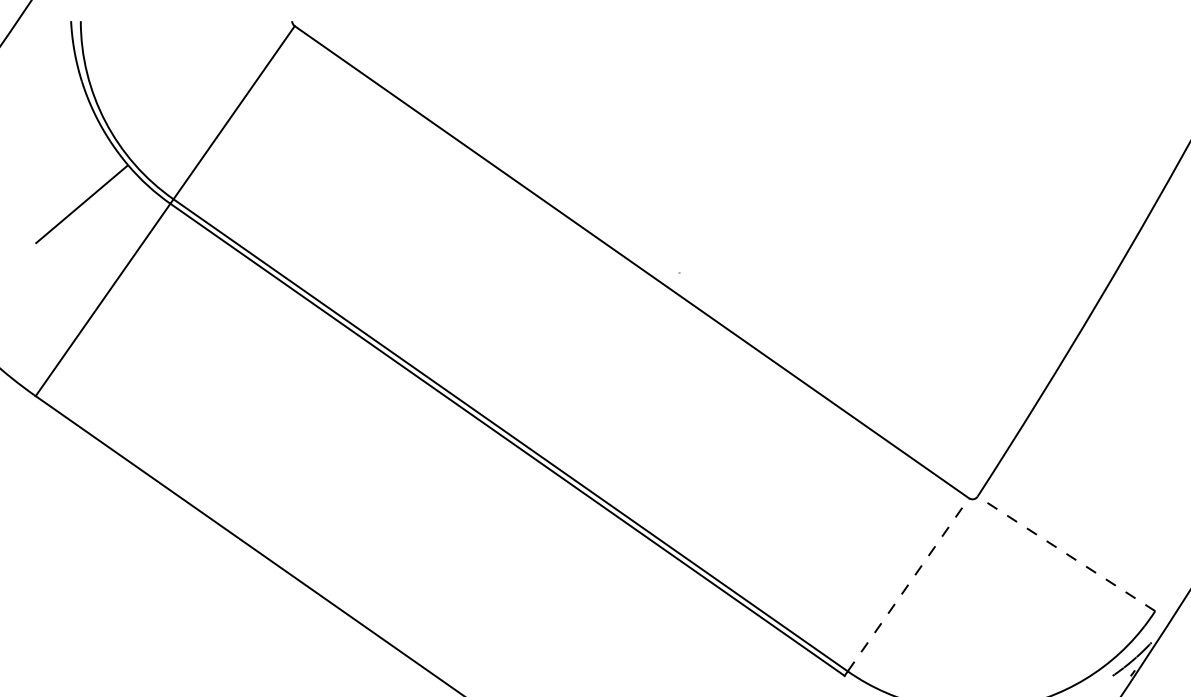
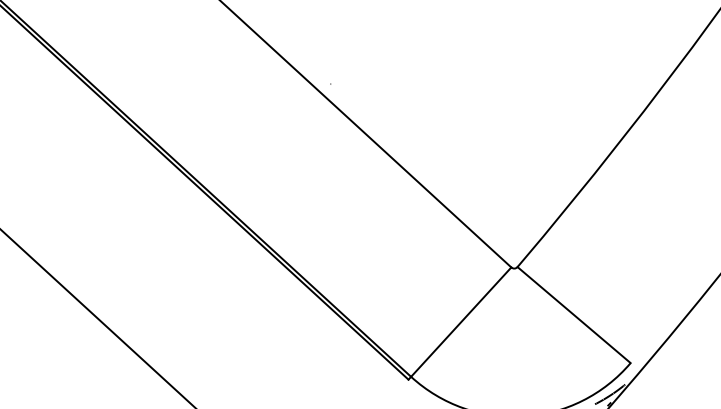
line: (1066, 553) -> (574, 314), dashed -> solid
line: (908, 584) -> (461, 321), dashed -> solid

